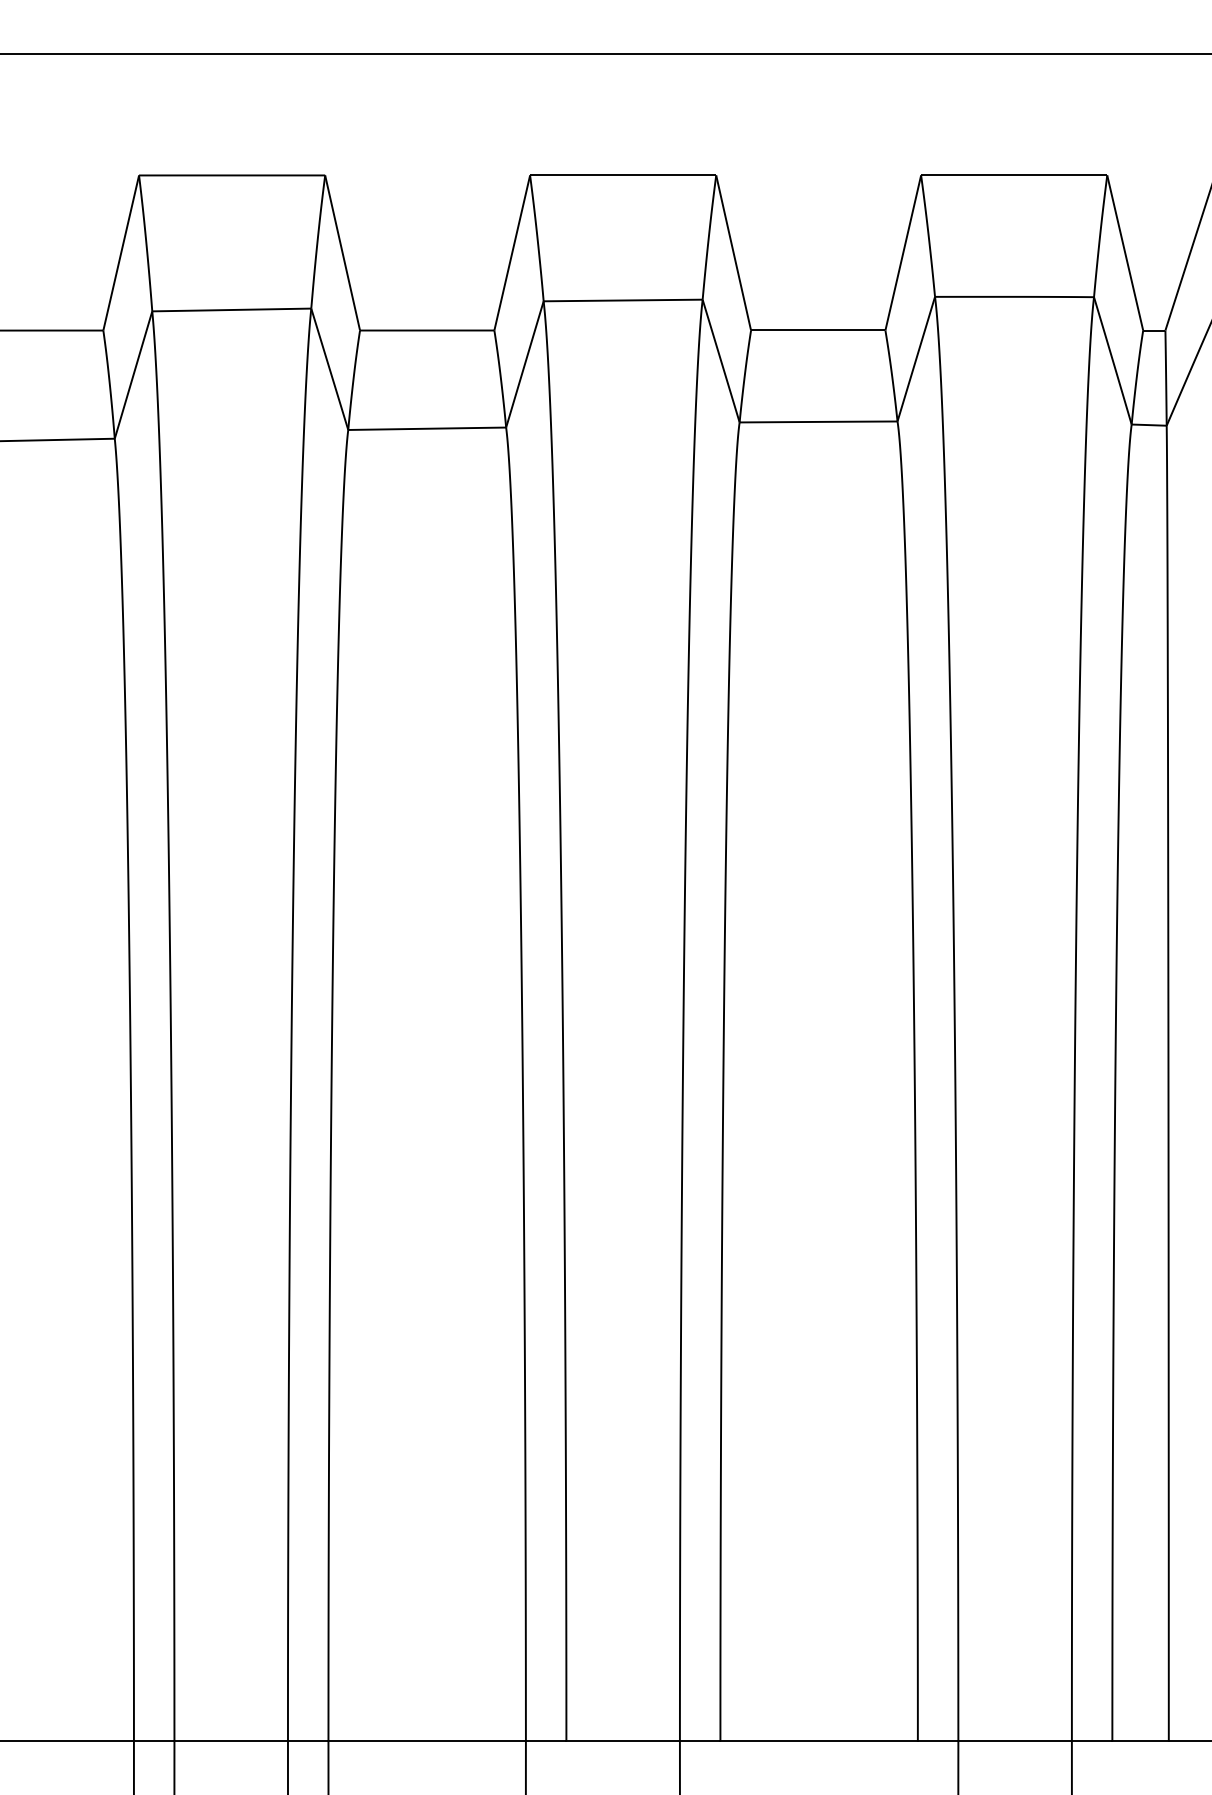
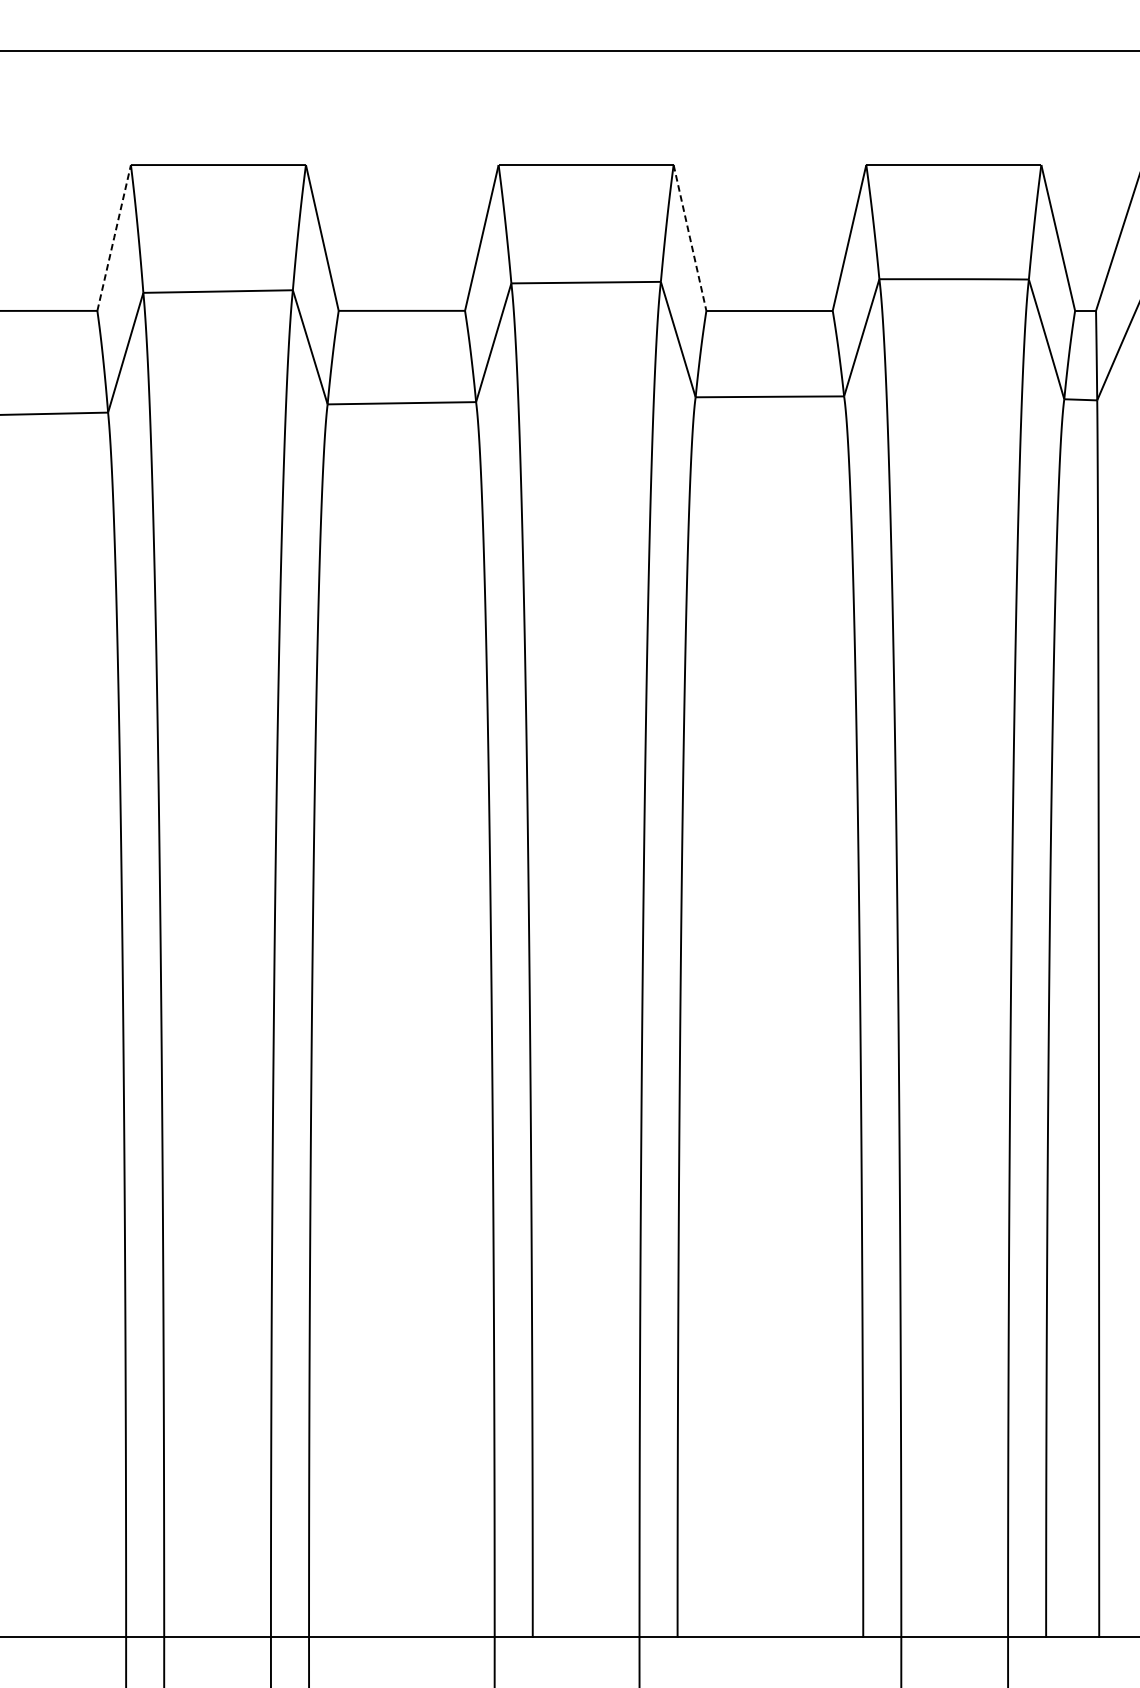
line: (121, 252) -> (114, 237), solid -> dashed
line: (733, 253) -> (689, 238), solid -> dashed

